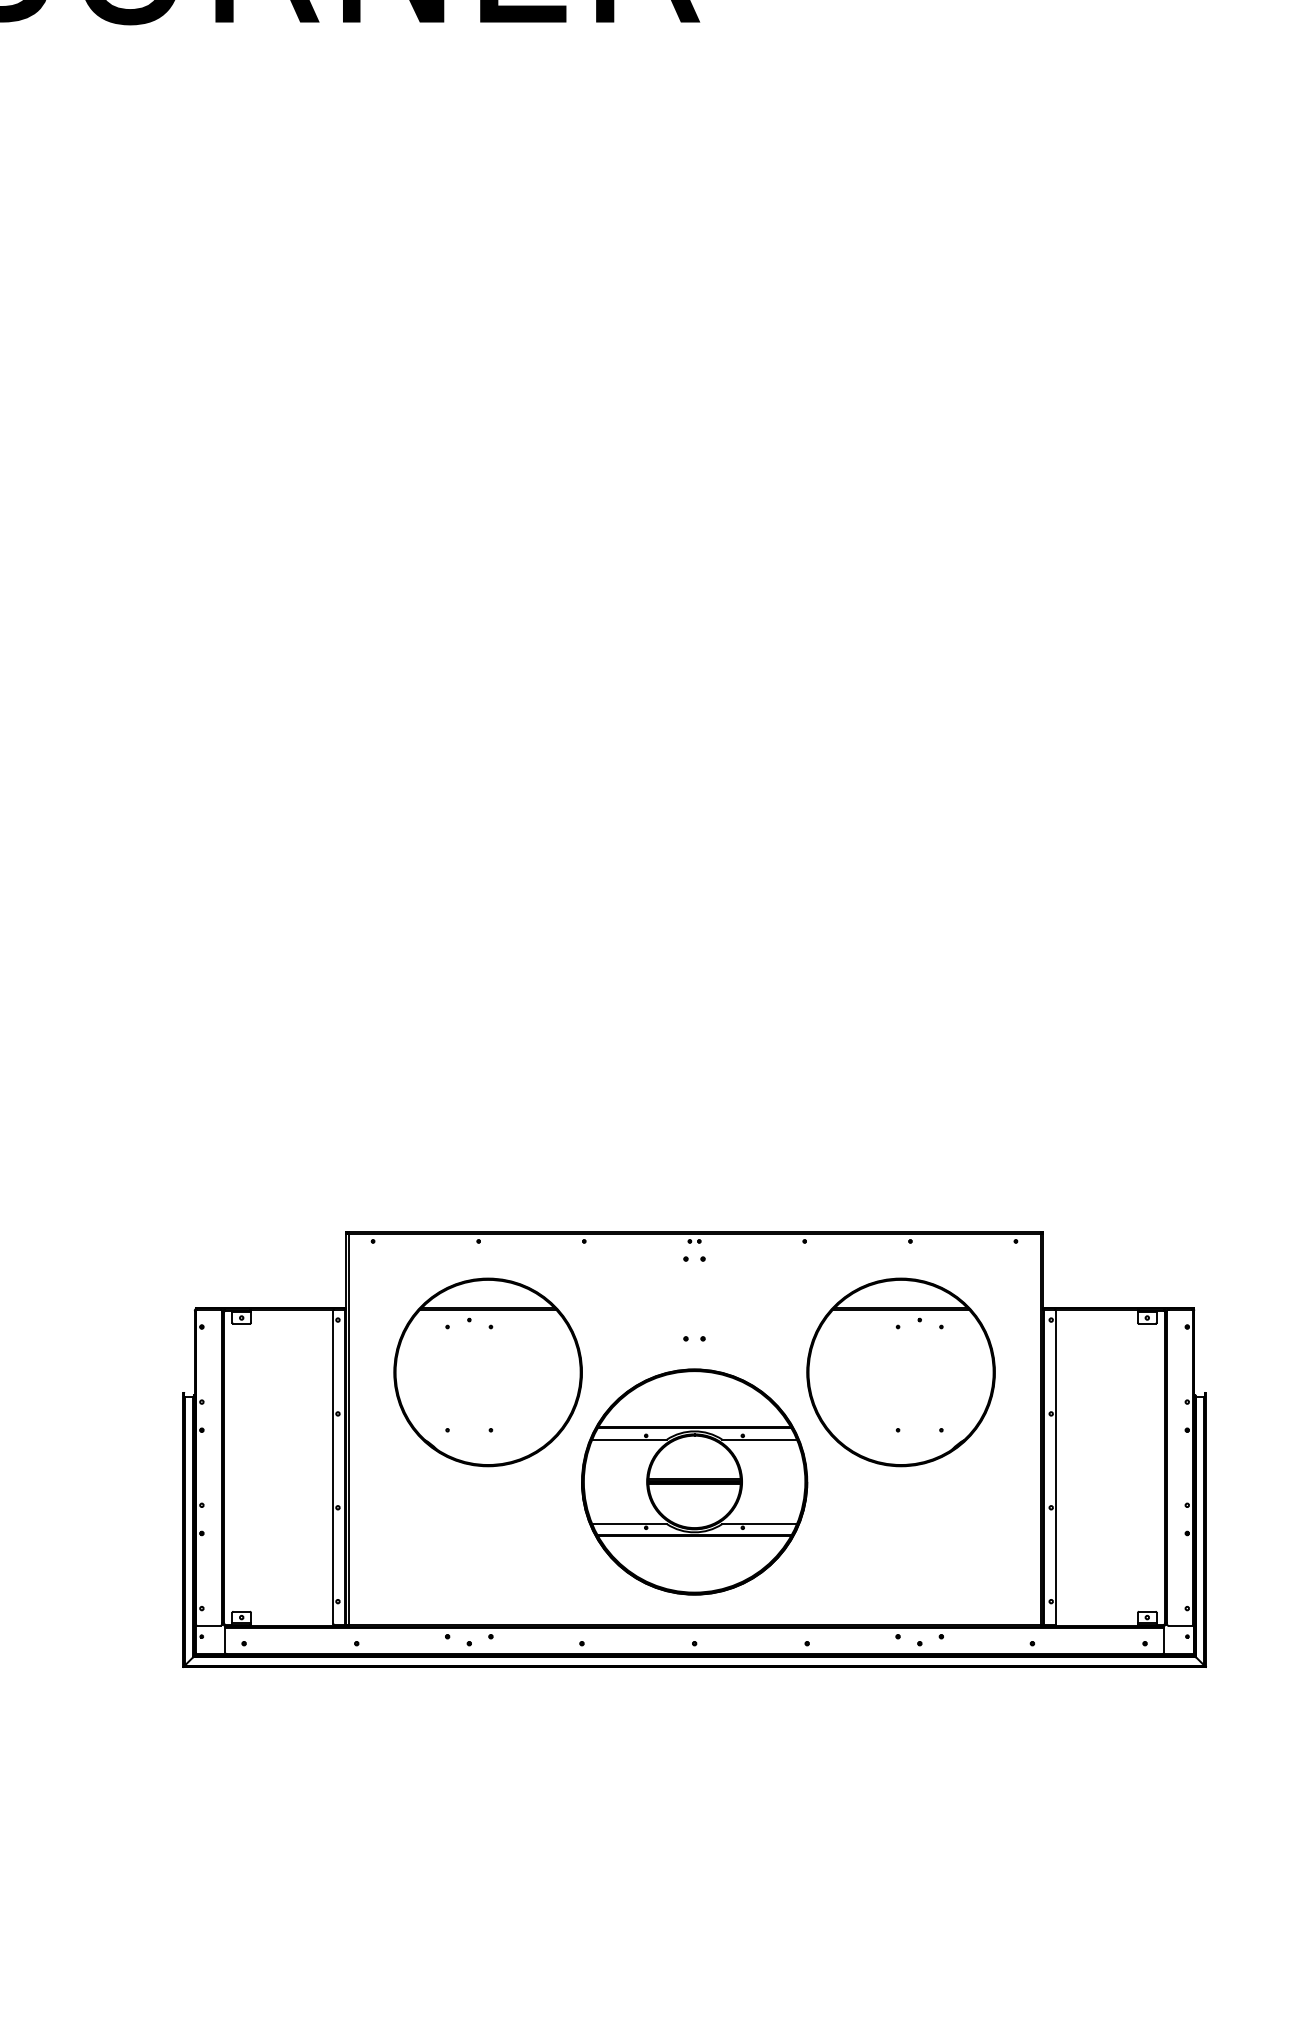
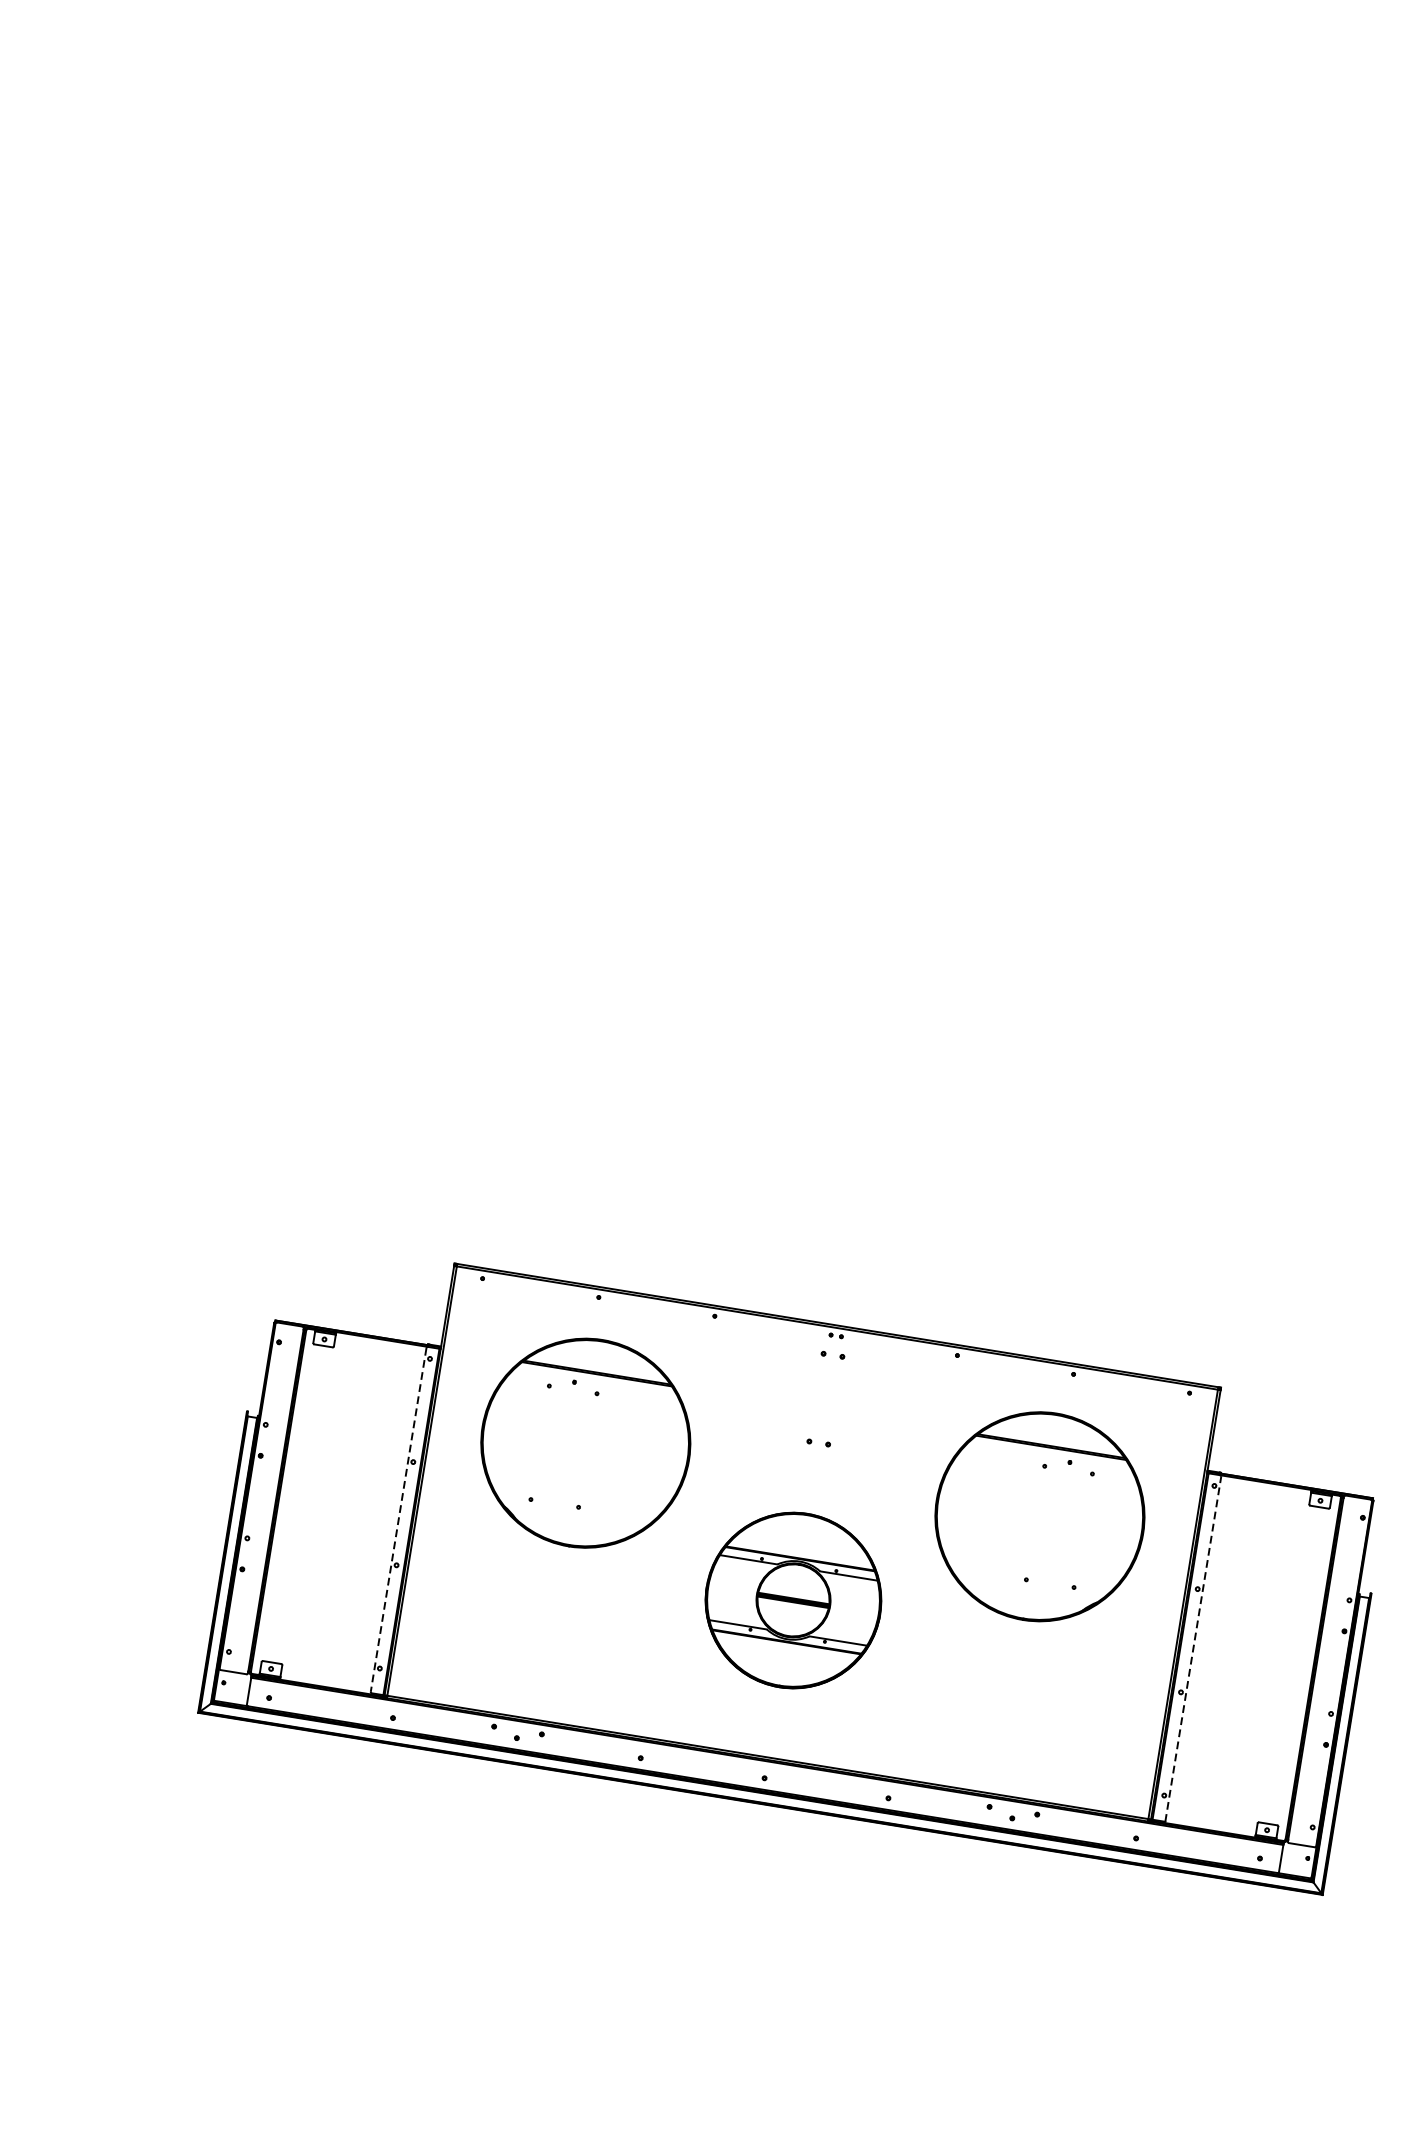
line: (333, 1467) -> (398, 1520), solid -> dashed
line: (1055, 1467) -> (1192, 1648), solid -> dashed
part: (694, 1481) -> (793, 1599), size x0.7

